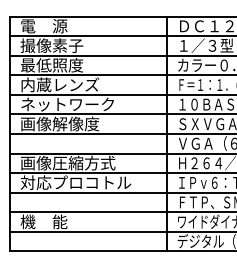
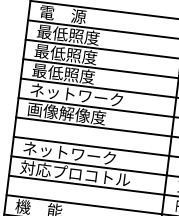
text: (51, 45) -> (67, 34), 撮像素子 -> 最低照度
text: (59, 84) -> (71, 74), 内蔵レンズ -> 最低照度
text: (68, 162) -> (70, 152), 画像圧縮方式 -> ネットワーク

